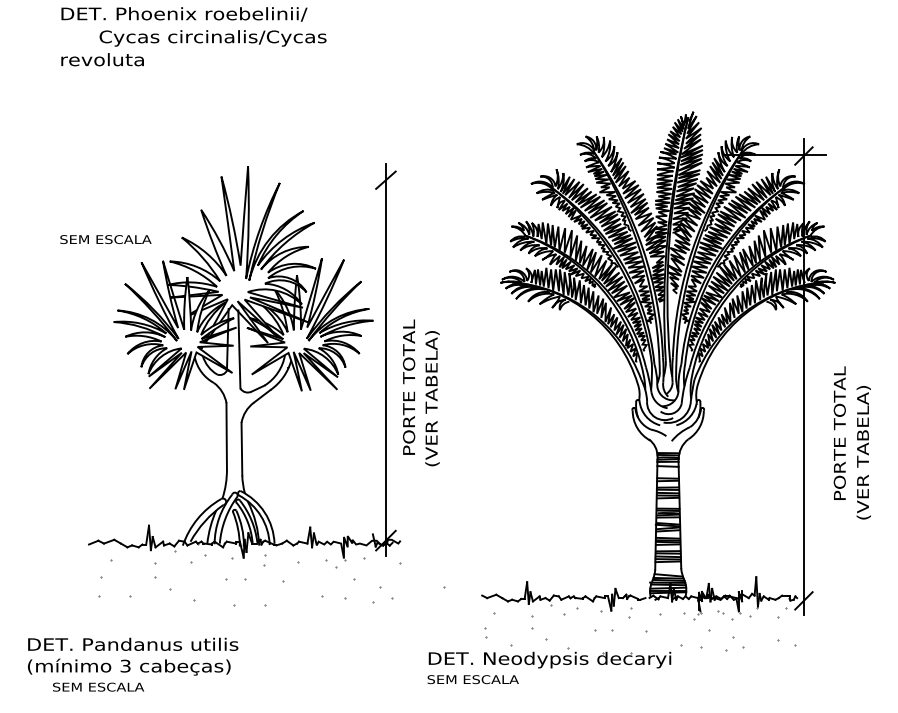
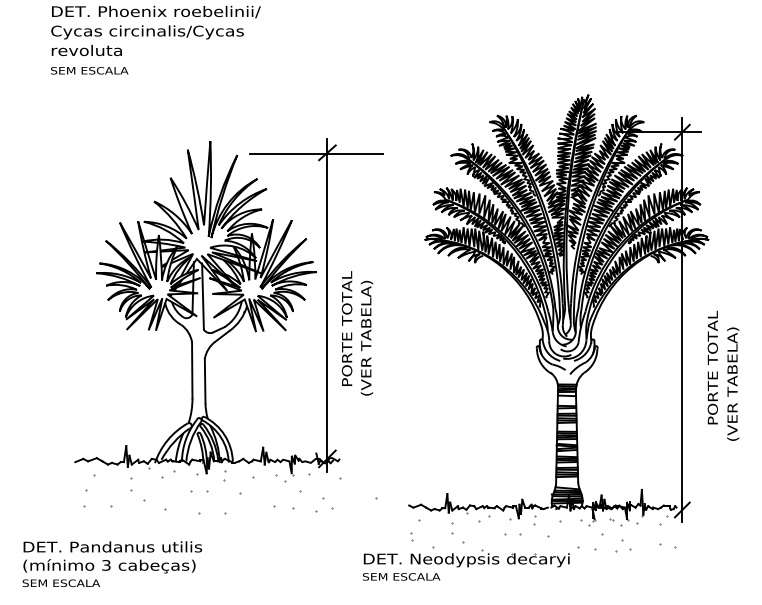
text: (212, 38) -> (147, 32), moved
line: (372, 181) -> (316, 153), added
text: (105, 239) -> (89, 70), moved
text: (98, 686) -> (61, 582), moved

